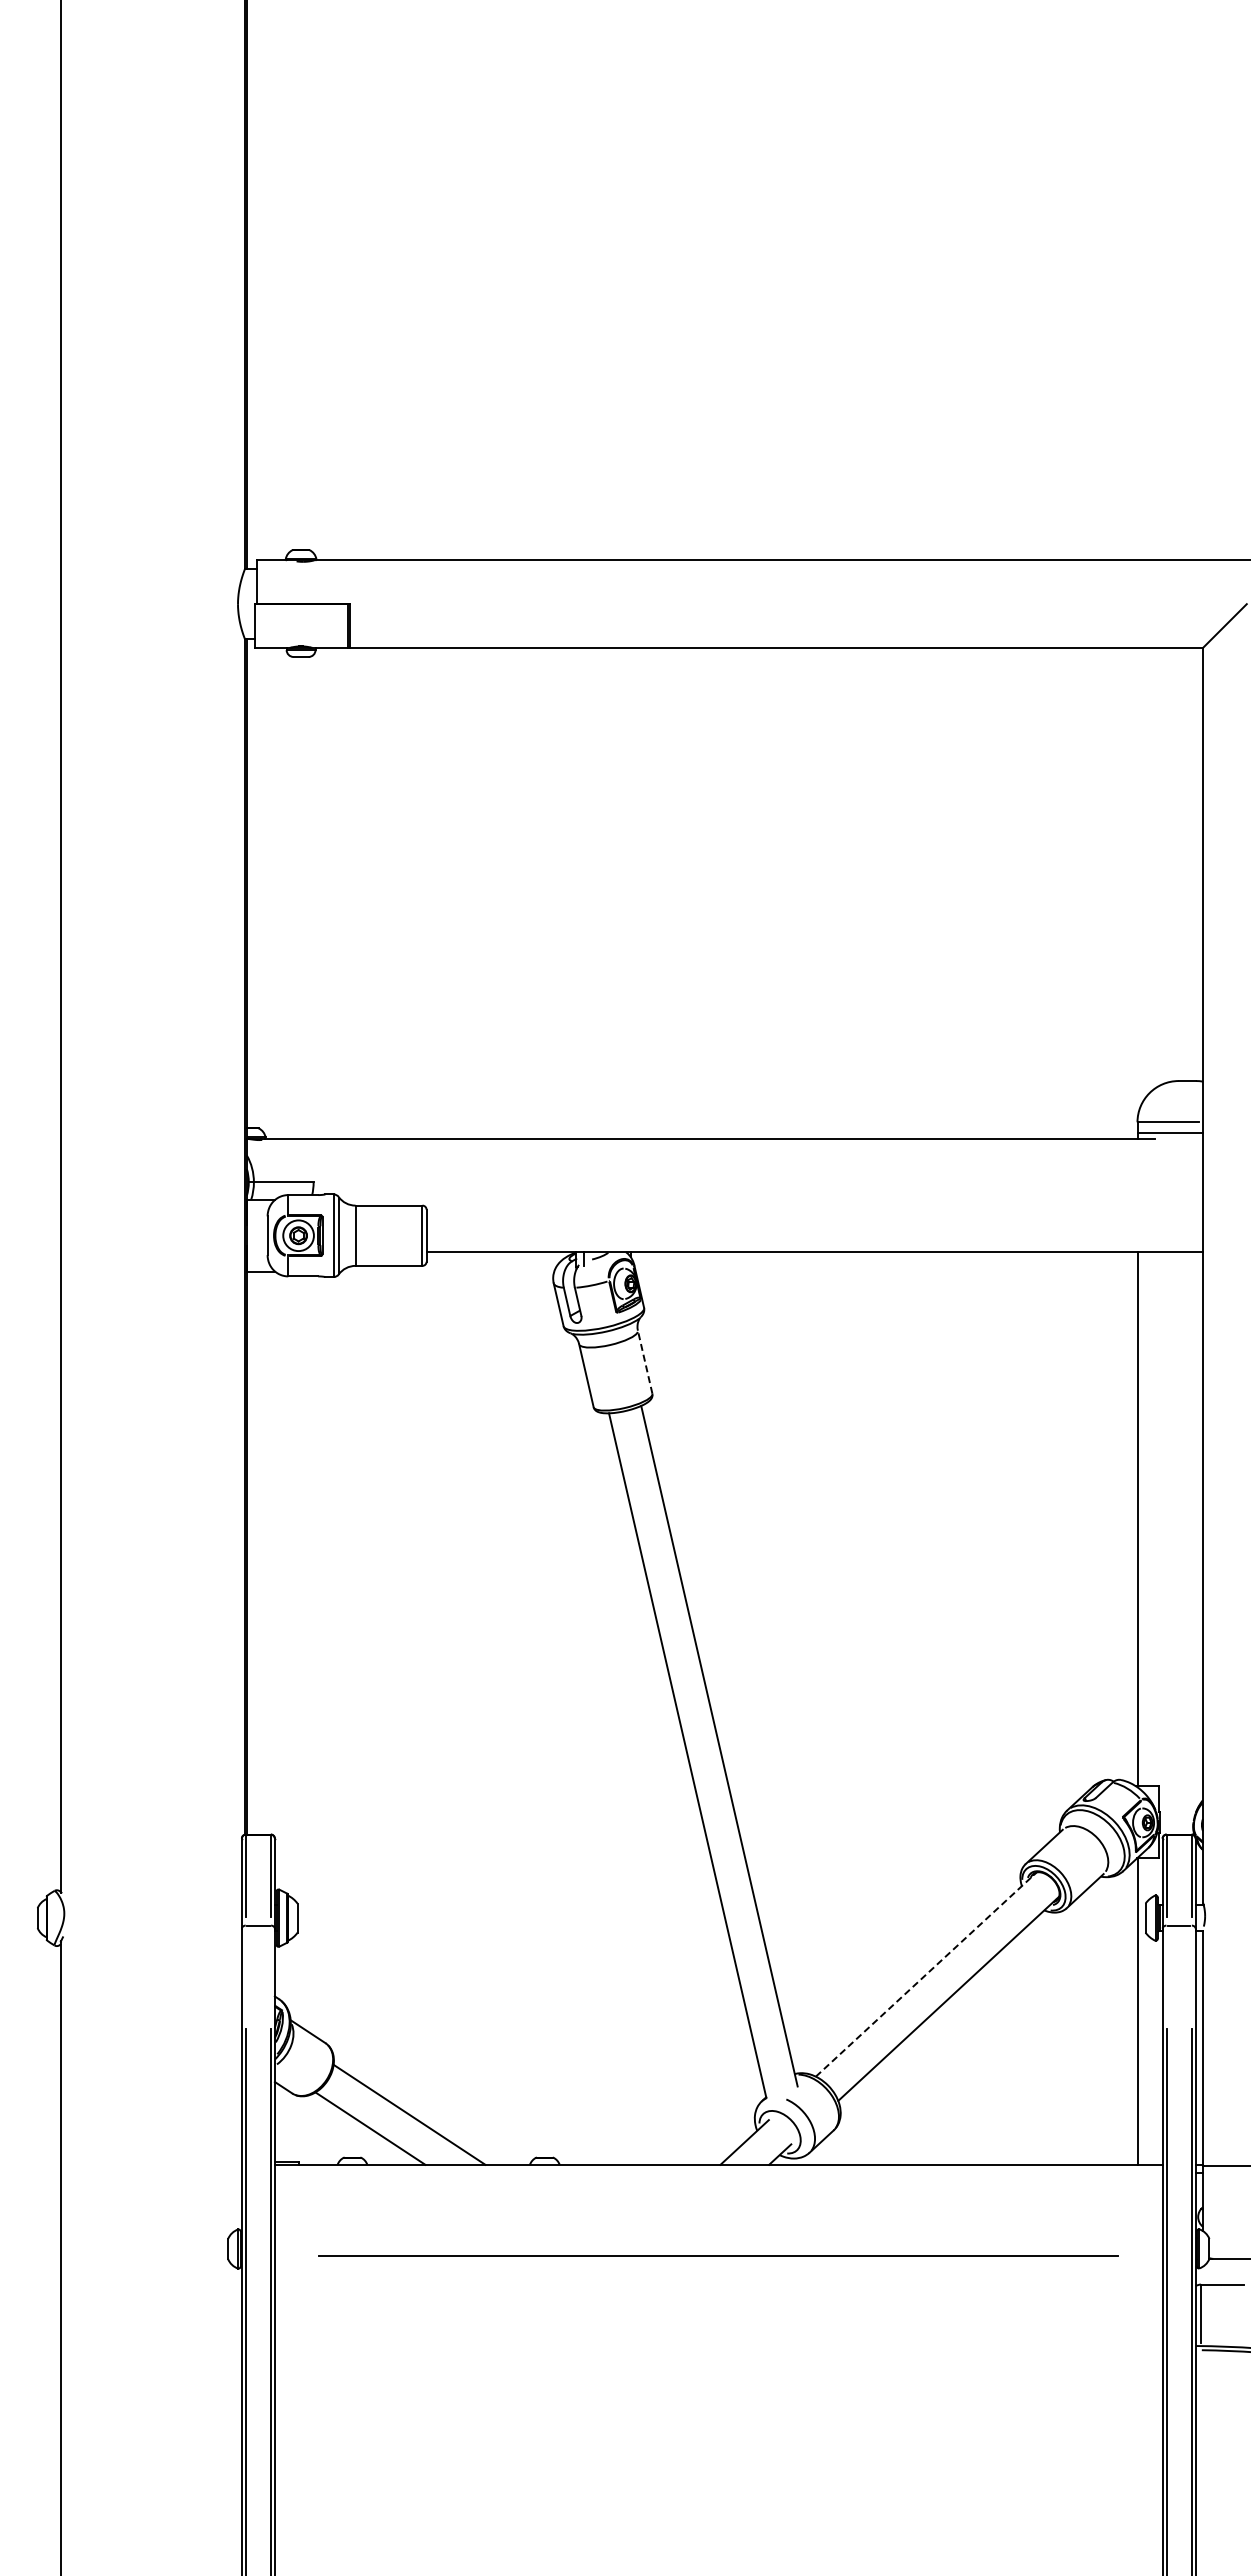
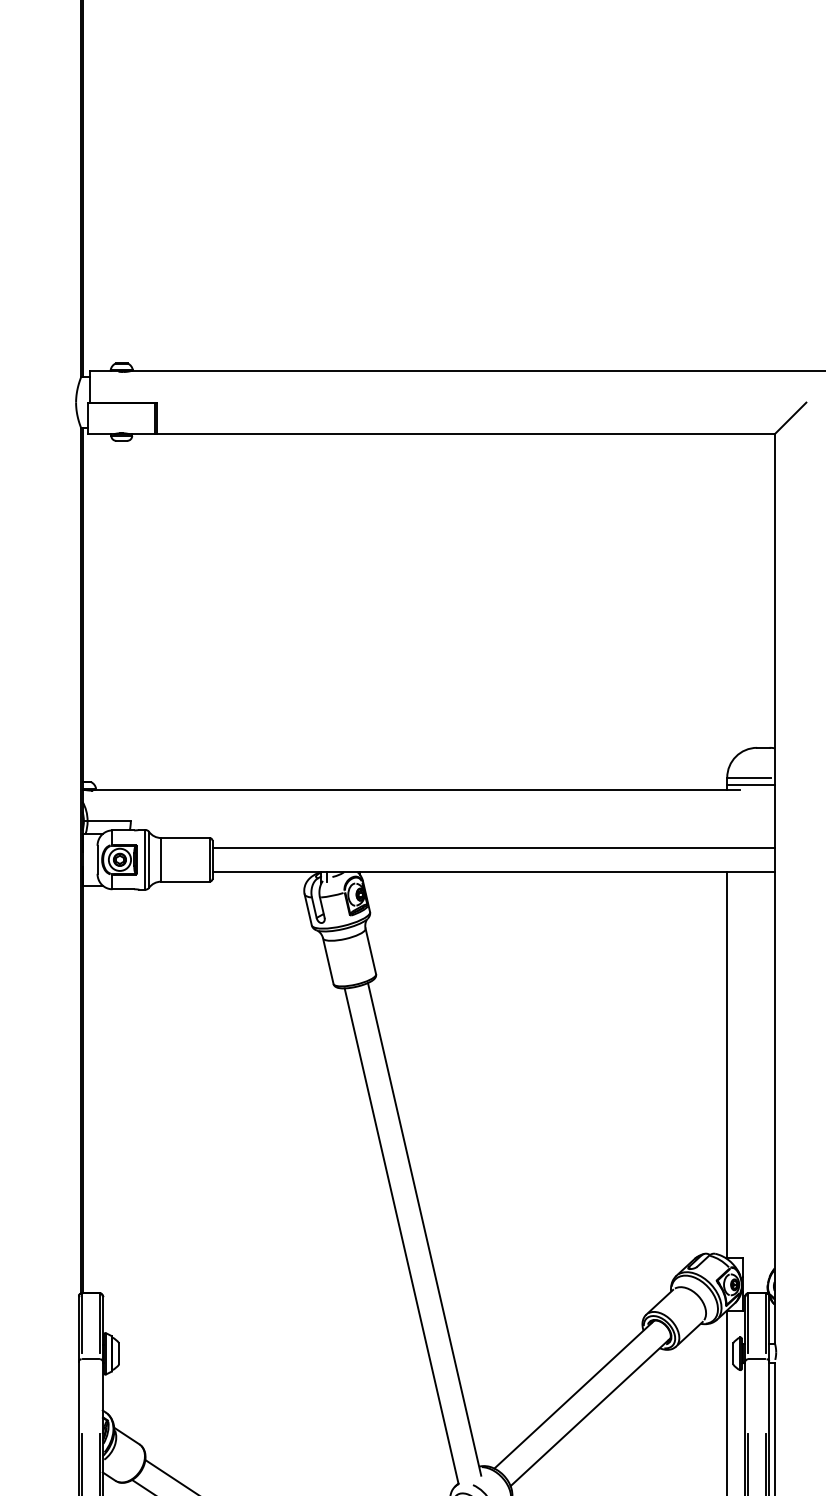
line: (814, 1219) -> (493, 848), added
line: (645, 1361) -> (371, 950), dashed -> solid
line: (926, 1974) -> (574, 1394), dashed -> solid

